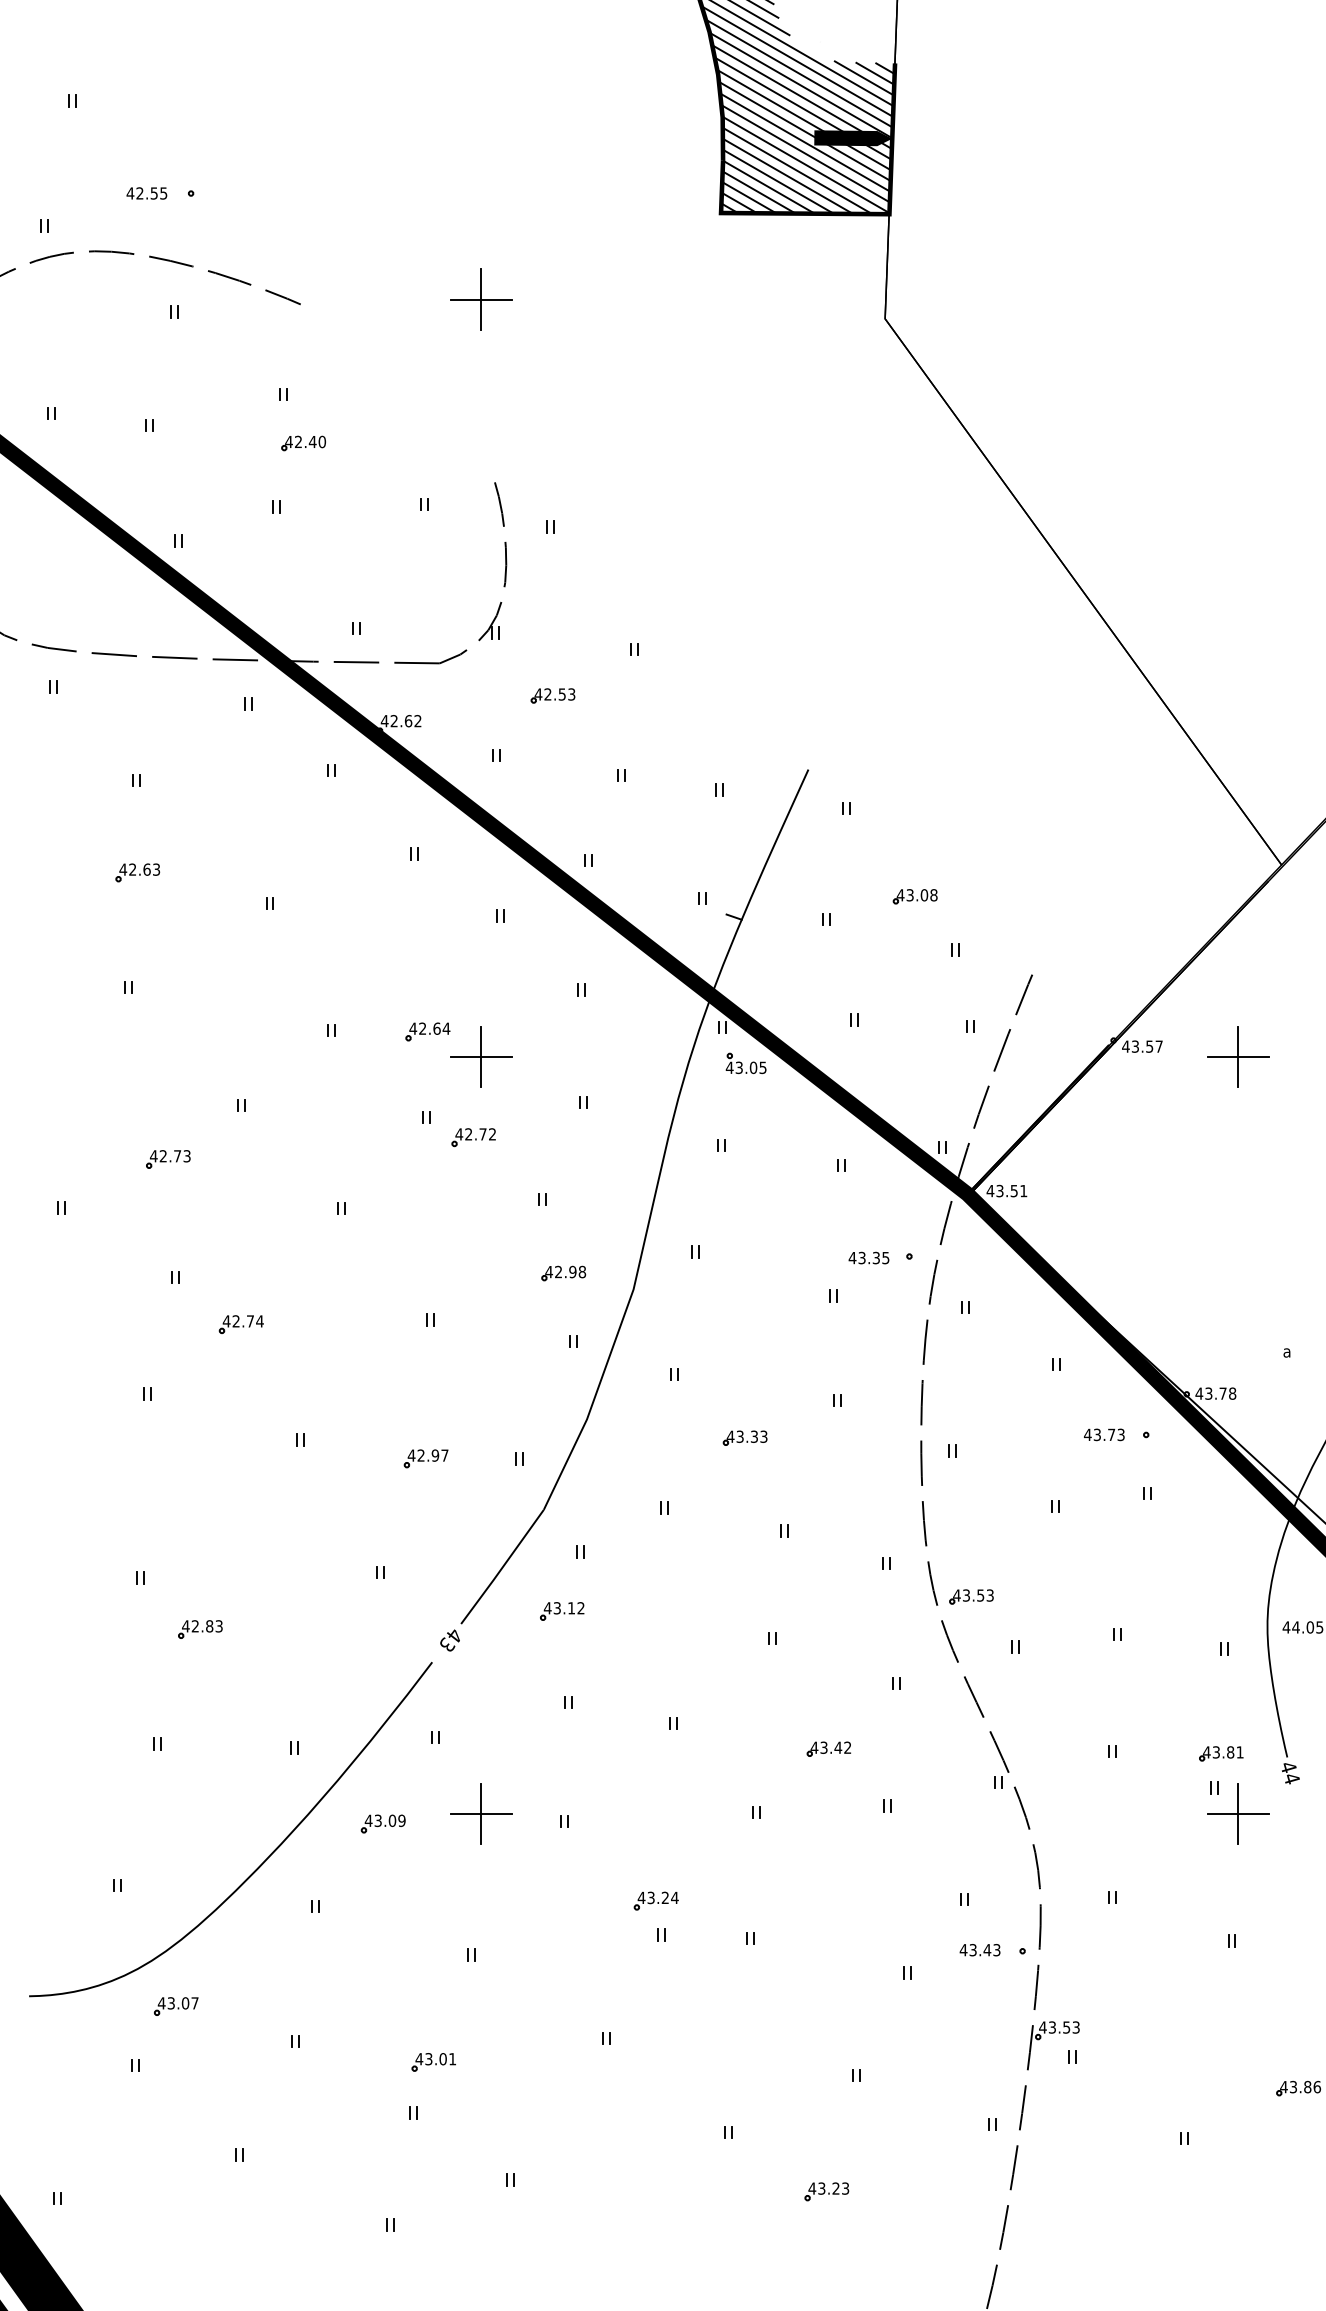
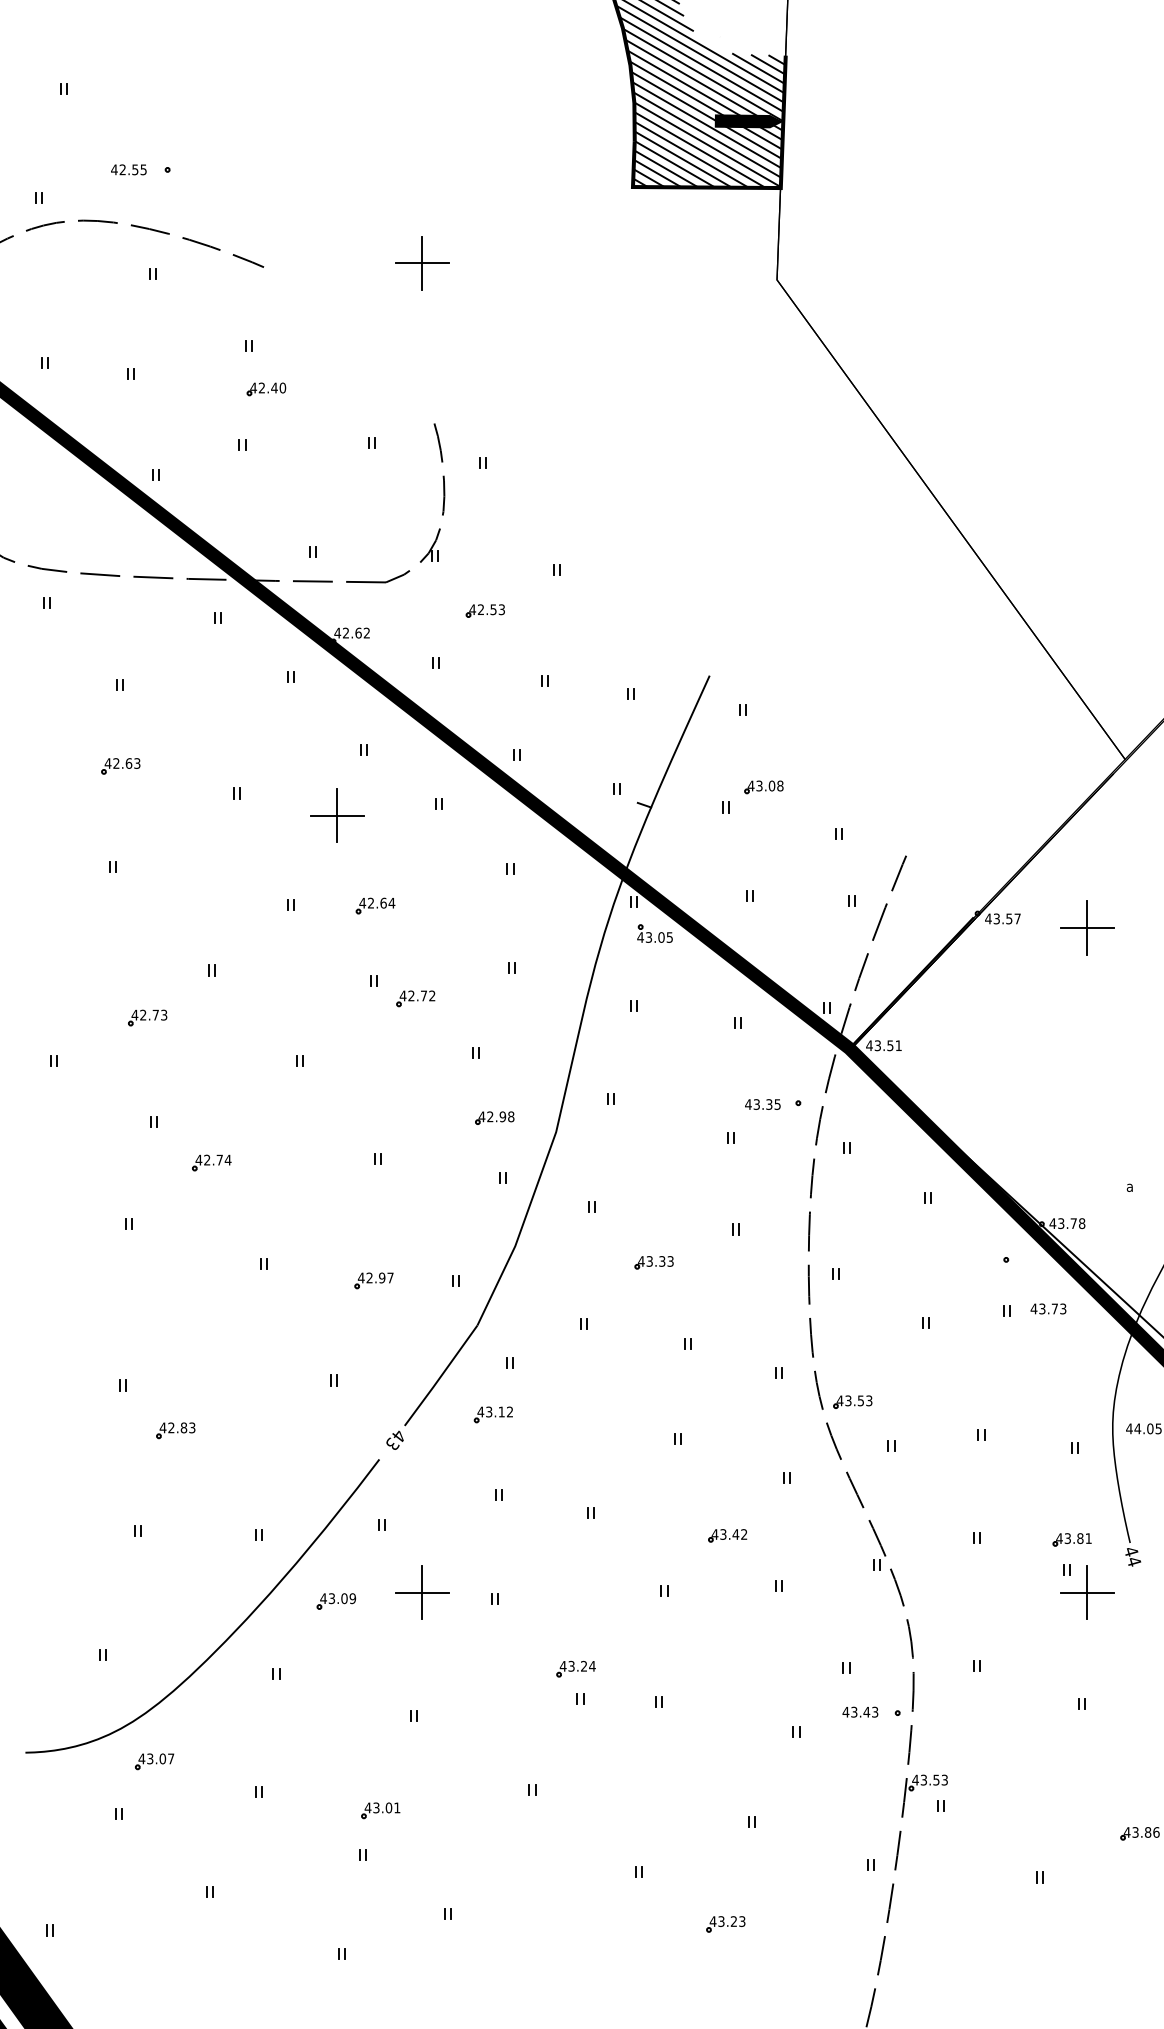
part: (914, 896) -> (763, 787), moved
part: (481, 1056) -> (337, 815), moved
text: (1104, 1434) -> (1048, 1308), moved

